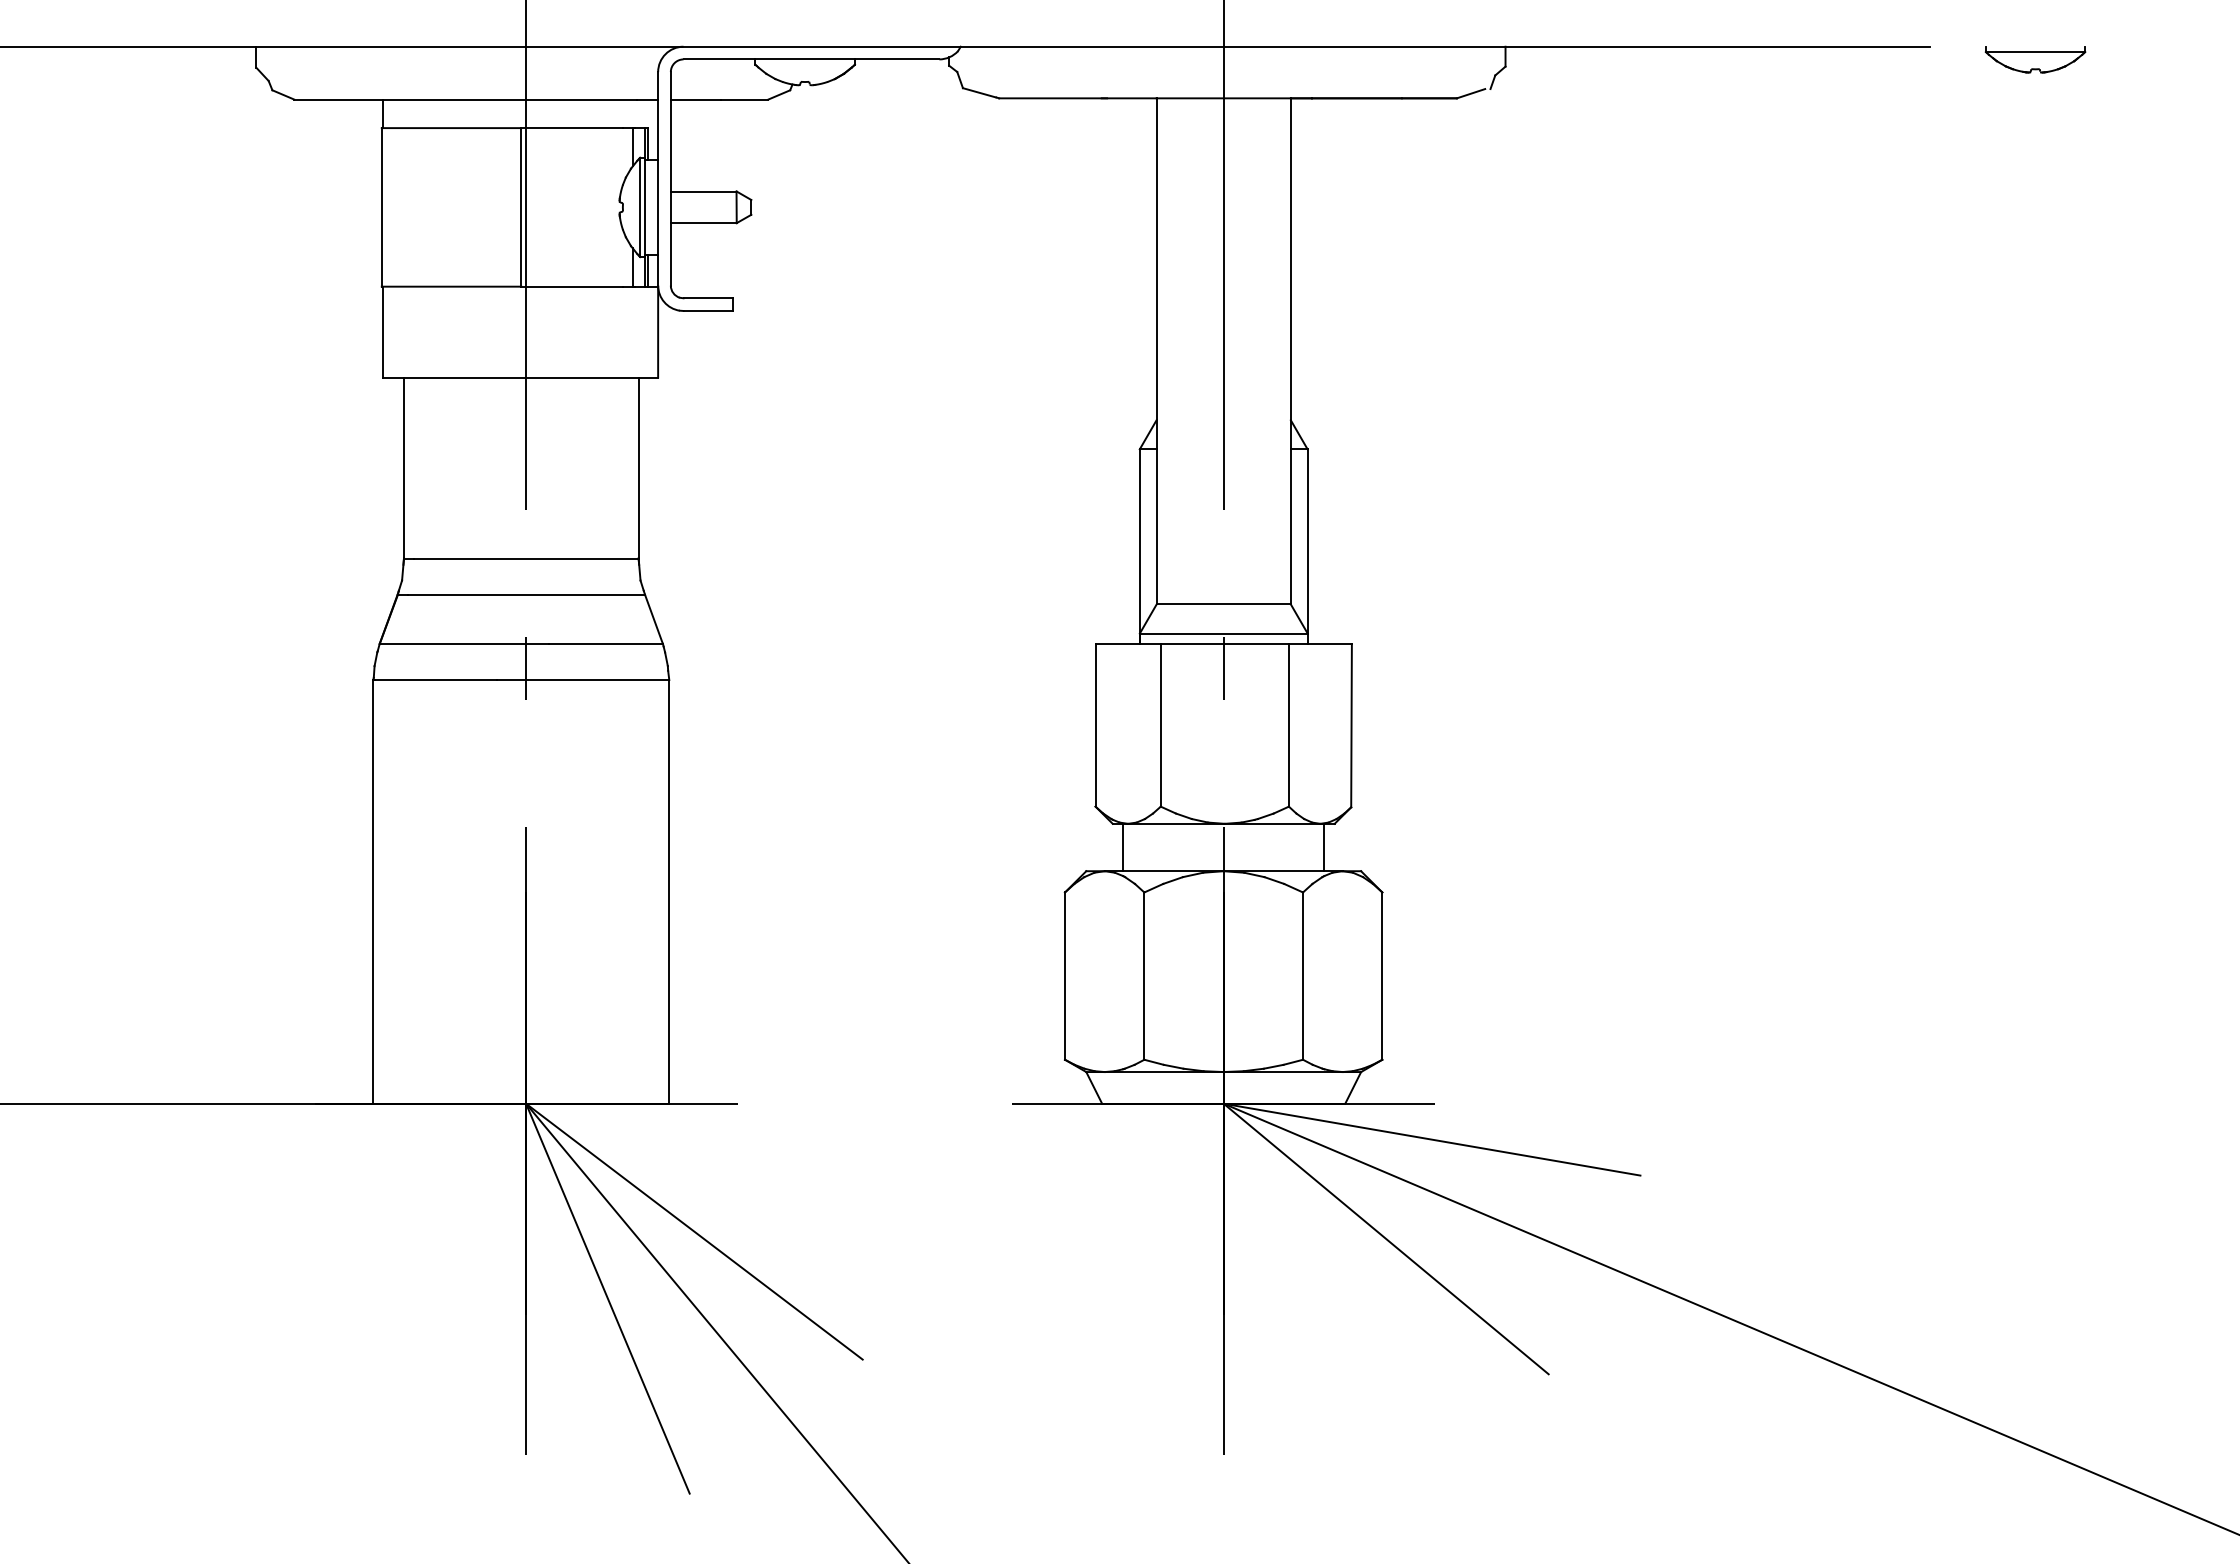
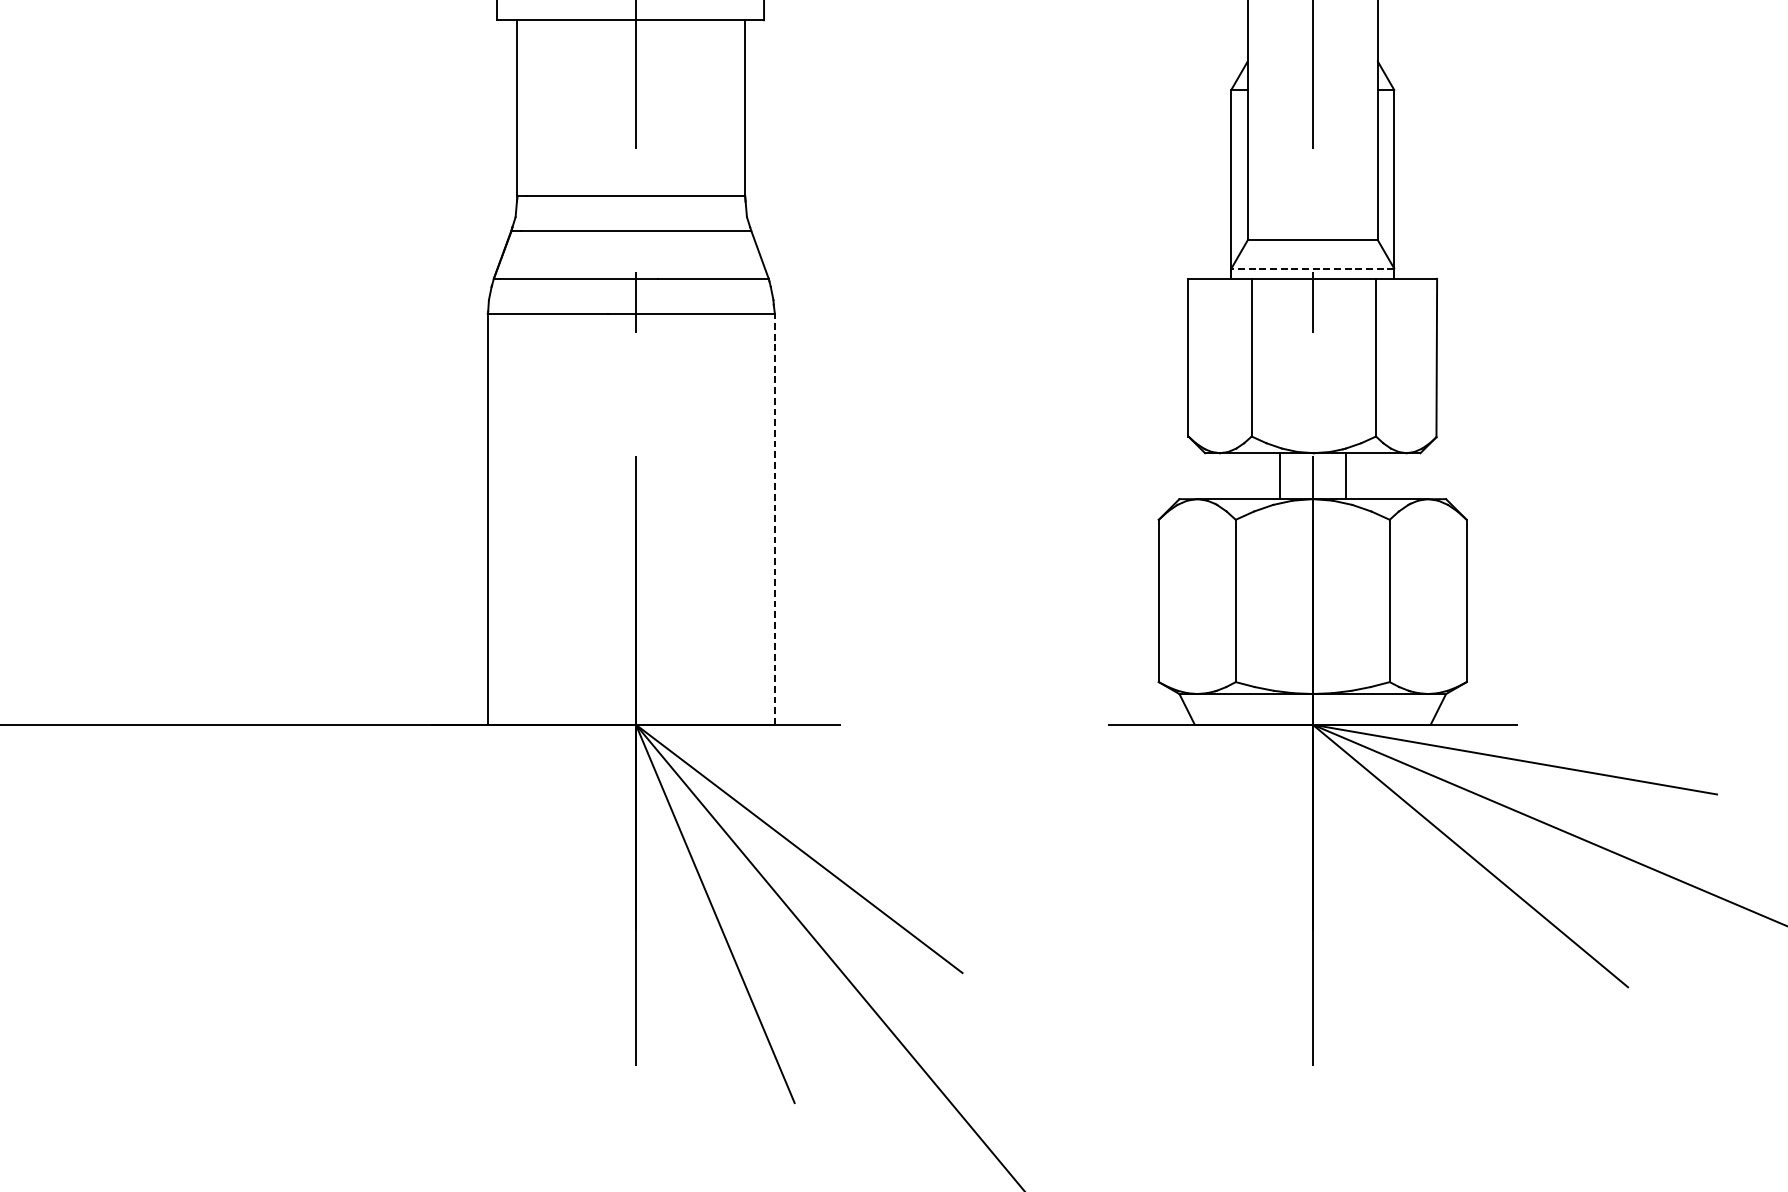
line: (1223, 633) -> (1312, 268), solid -> dashed
line: (1123, 847) -> (1280, 476), moved
line: (1324, 847) -> (1346, 476), moved
line: (669, 891) -> (775, 518), solid -> dashed

